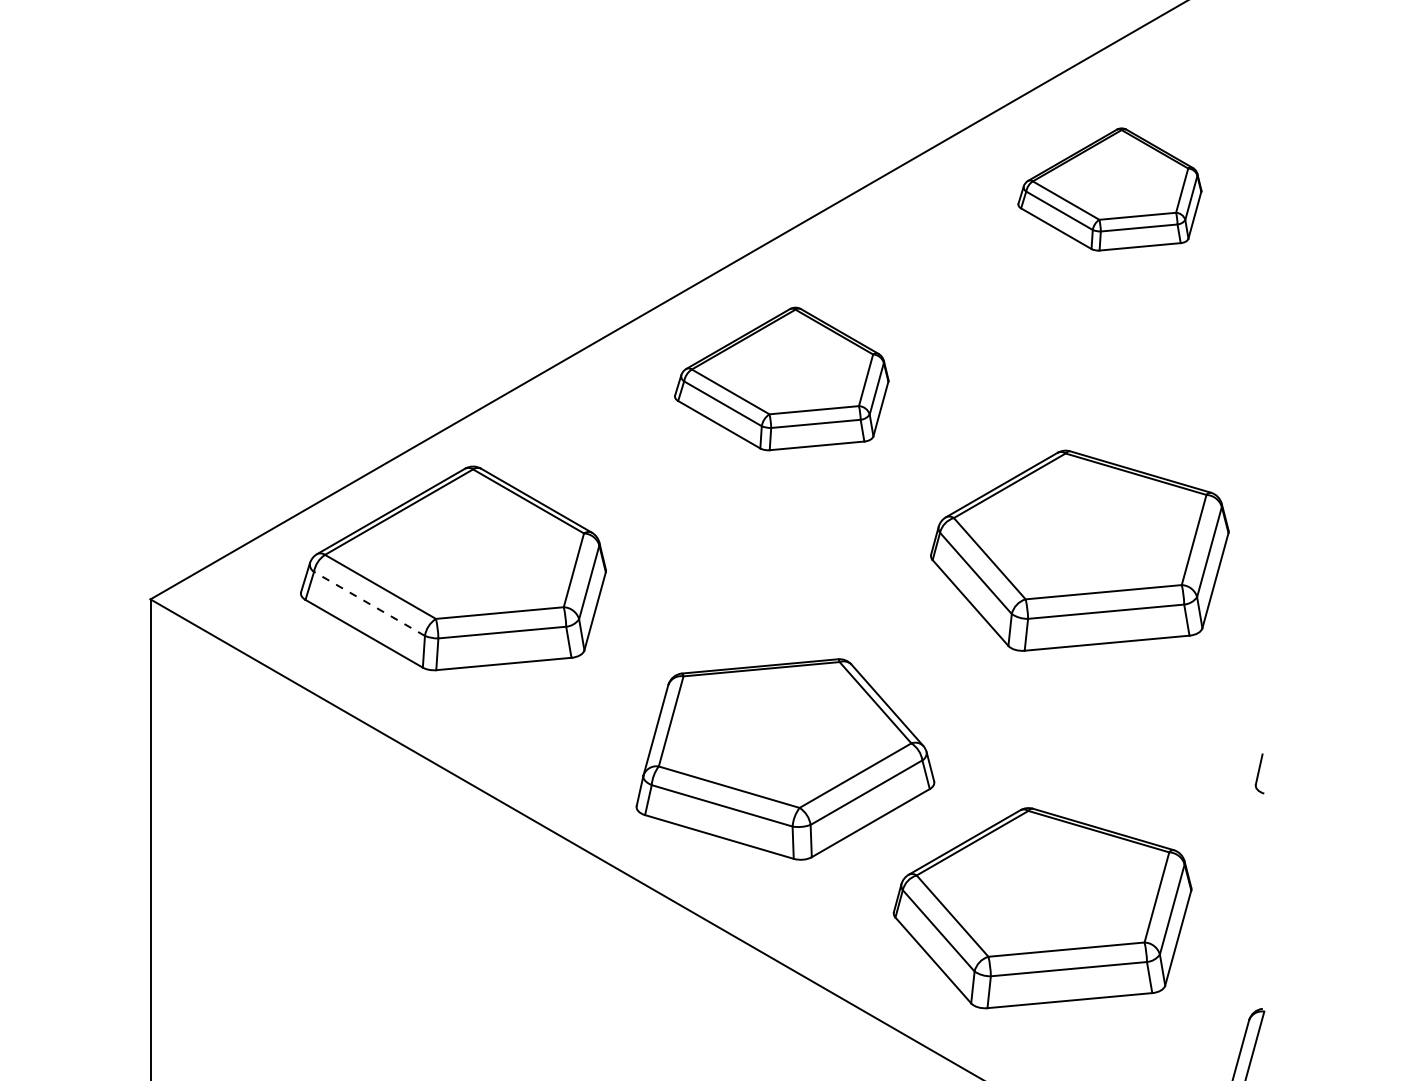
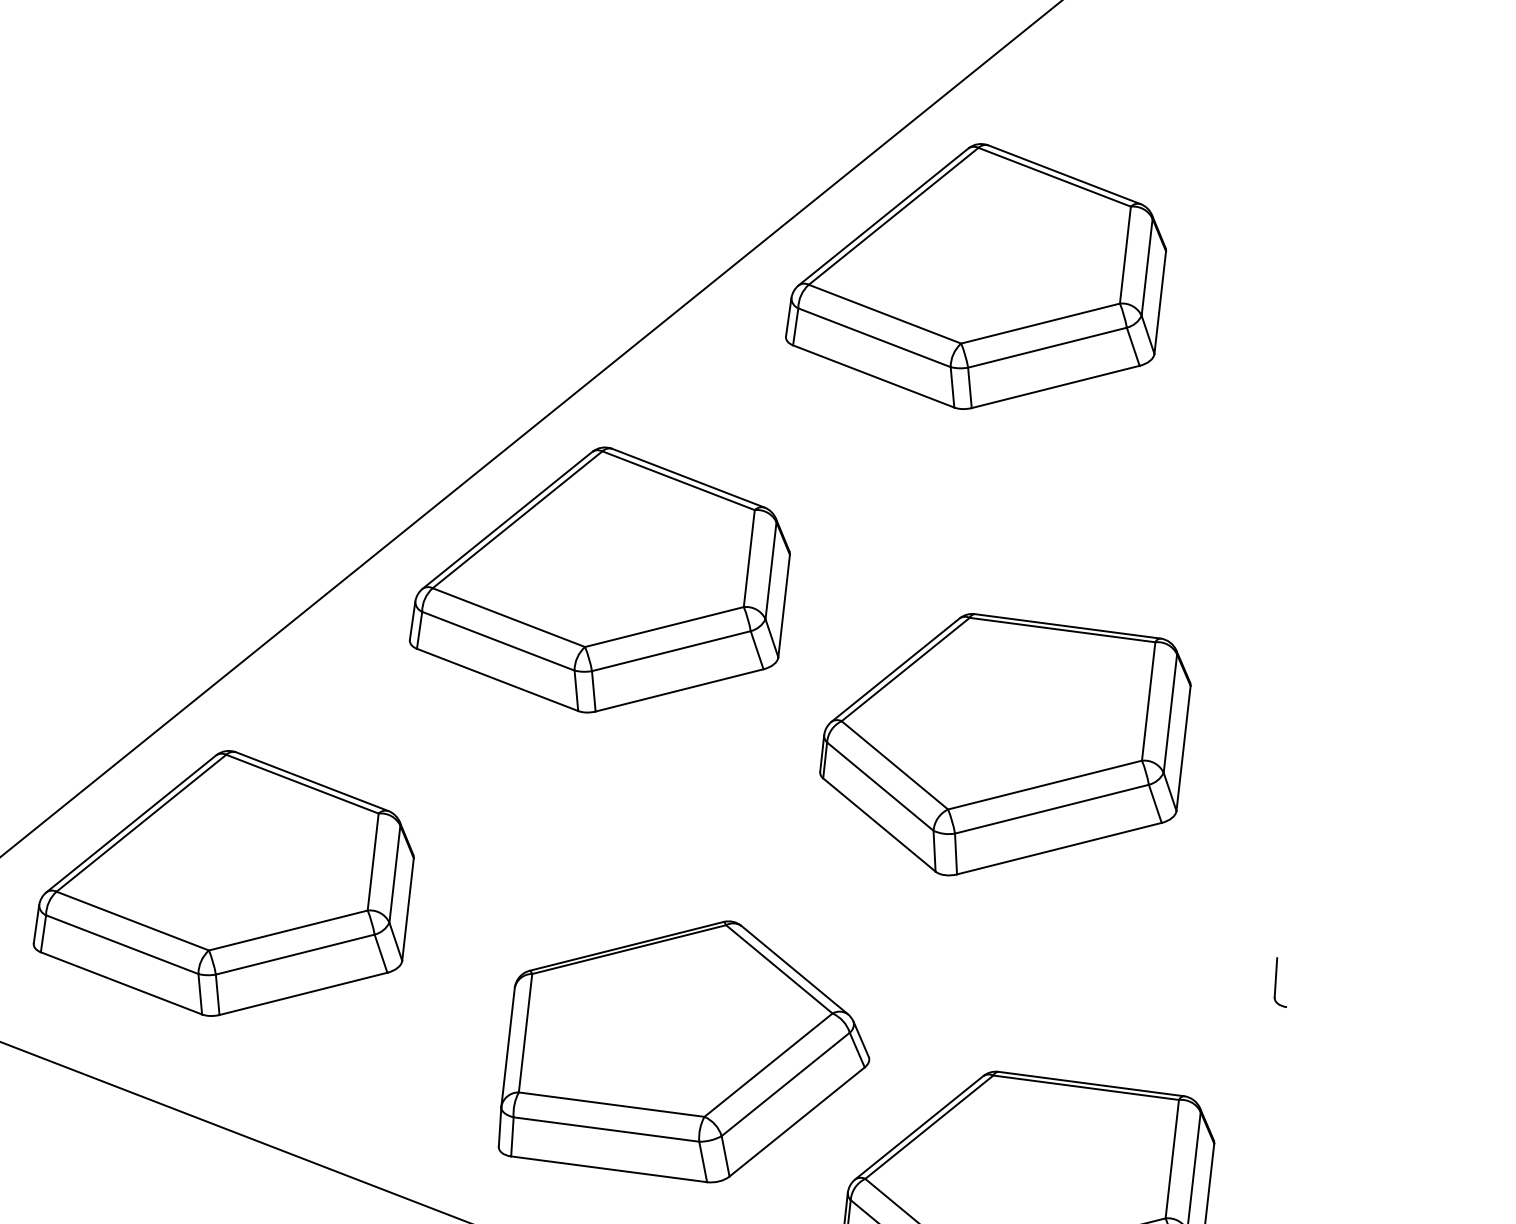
part: (1109, 189) -> (972, 276), size x1.67
part: (781, 378) -> (596, 579), size x1.43
line: (369, 603) -> (122, 944), dashed -> solid

